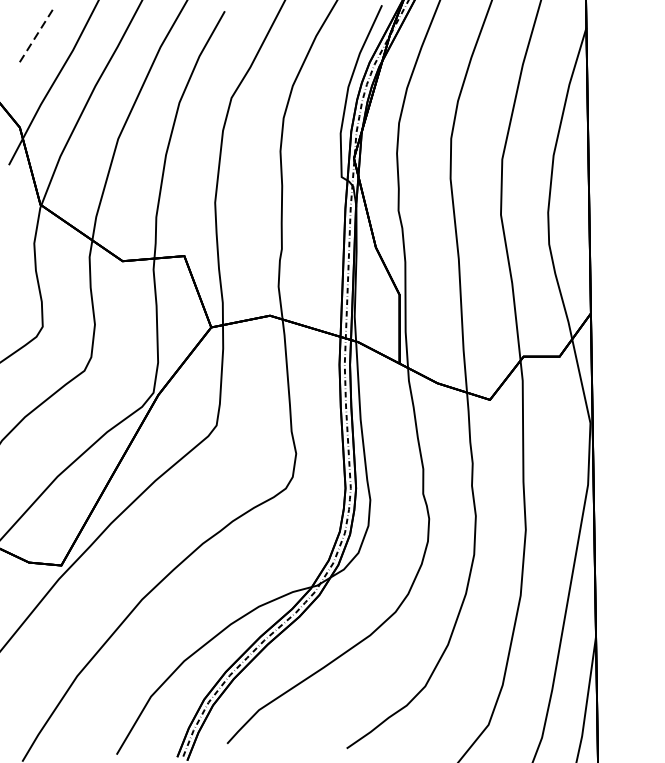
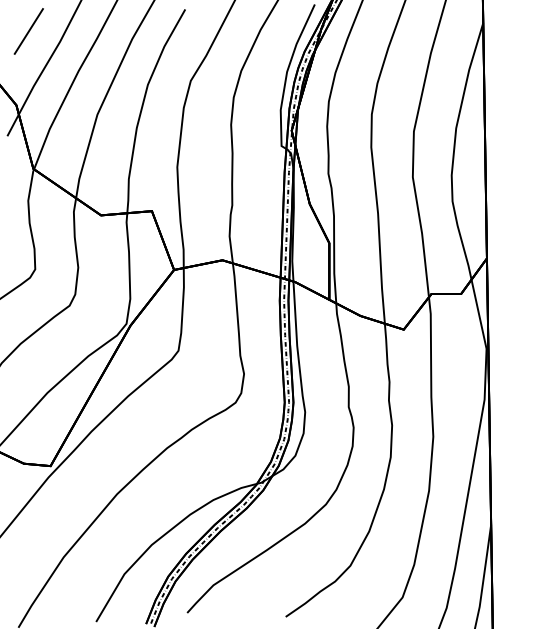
line: (34, 38) -> (28, 31), dashed -> solid

